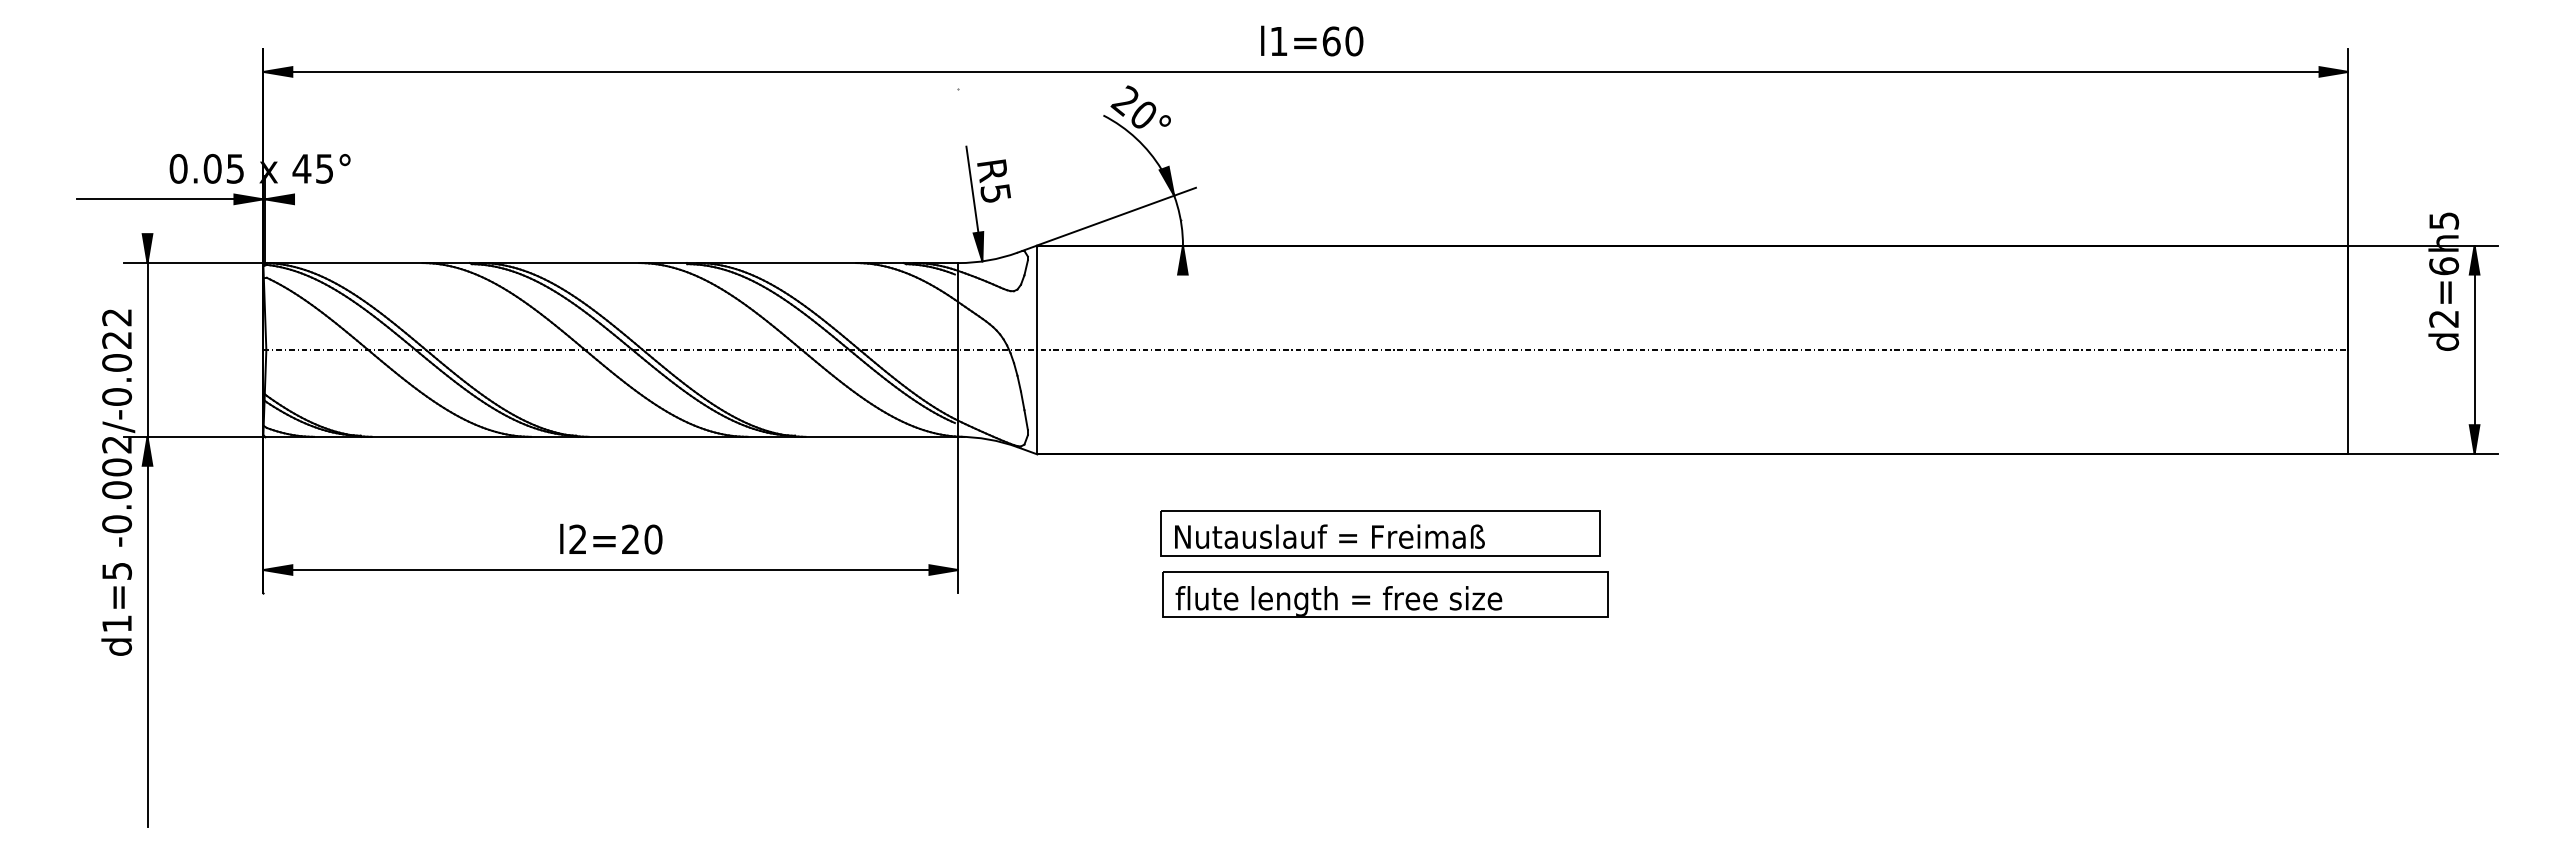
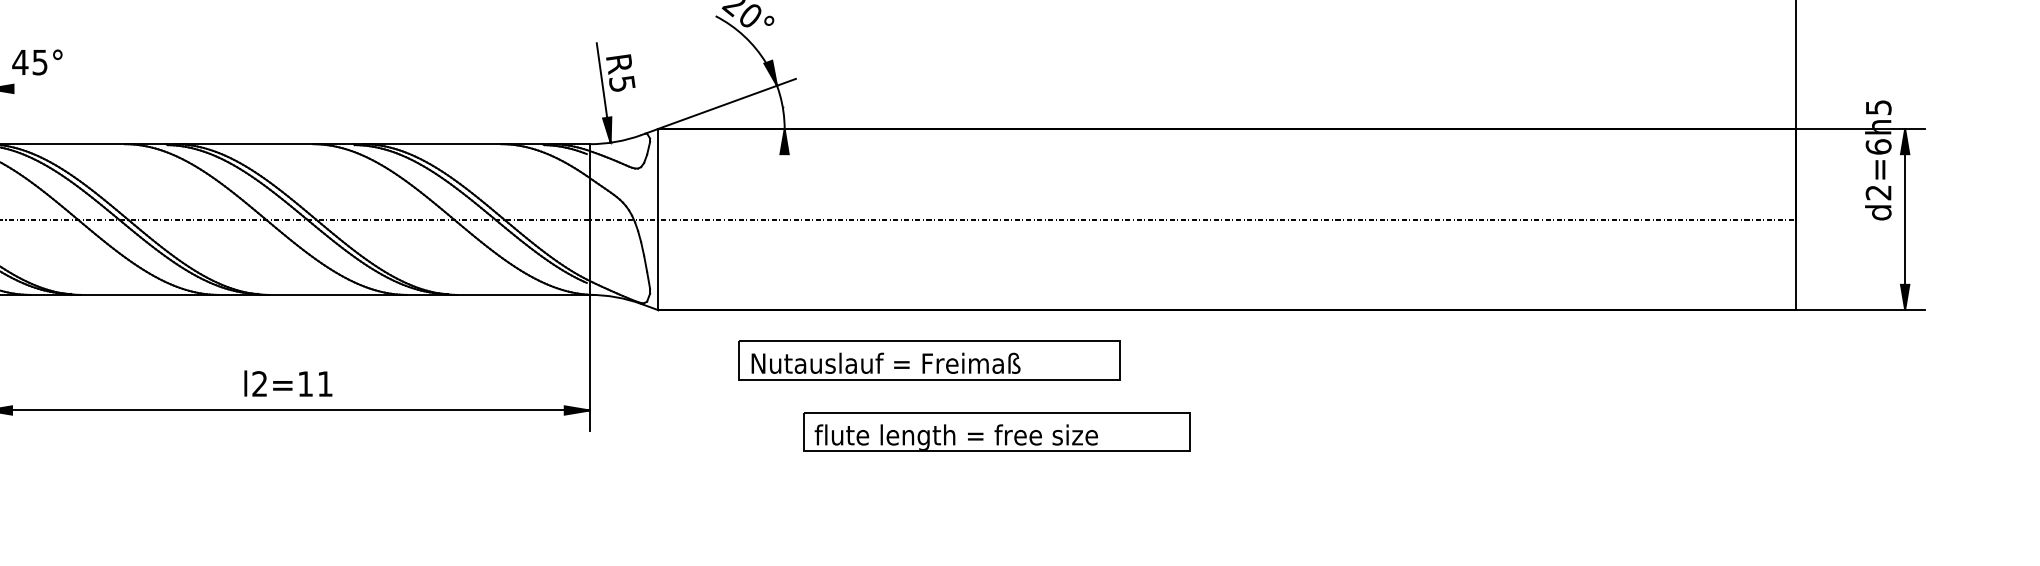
part: (1380, 533) -> (929, 360), moved
text: (642, 539) -> (315, 383), l2=20 -> l2=11
part: (1385, 594) -> (996, 431), moved

